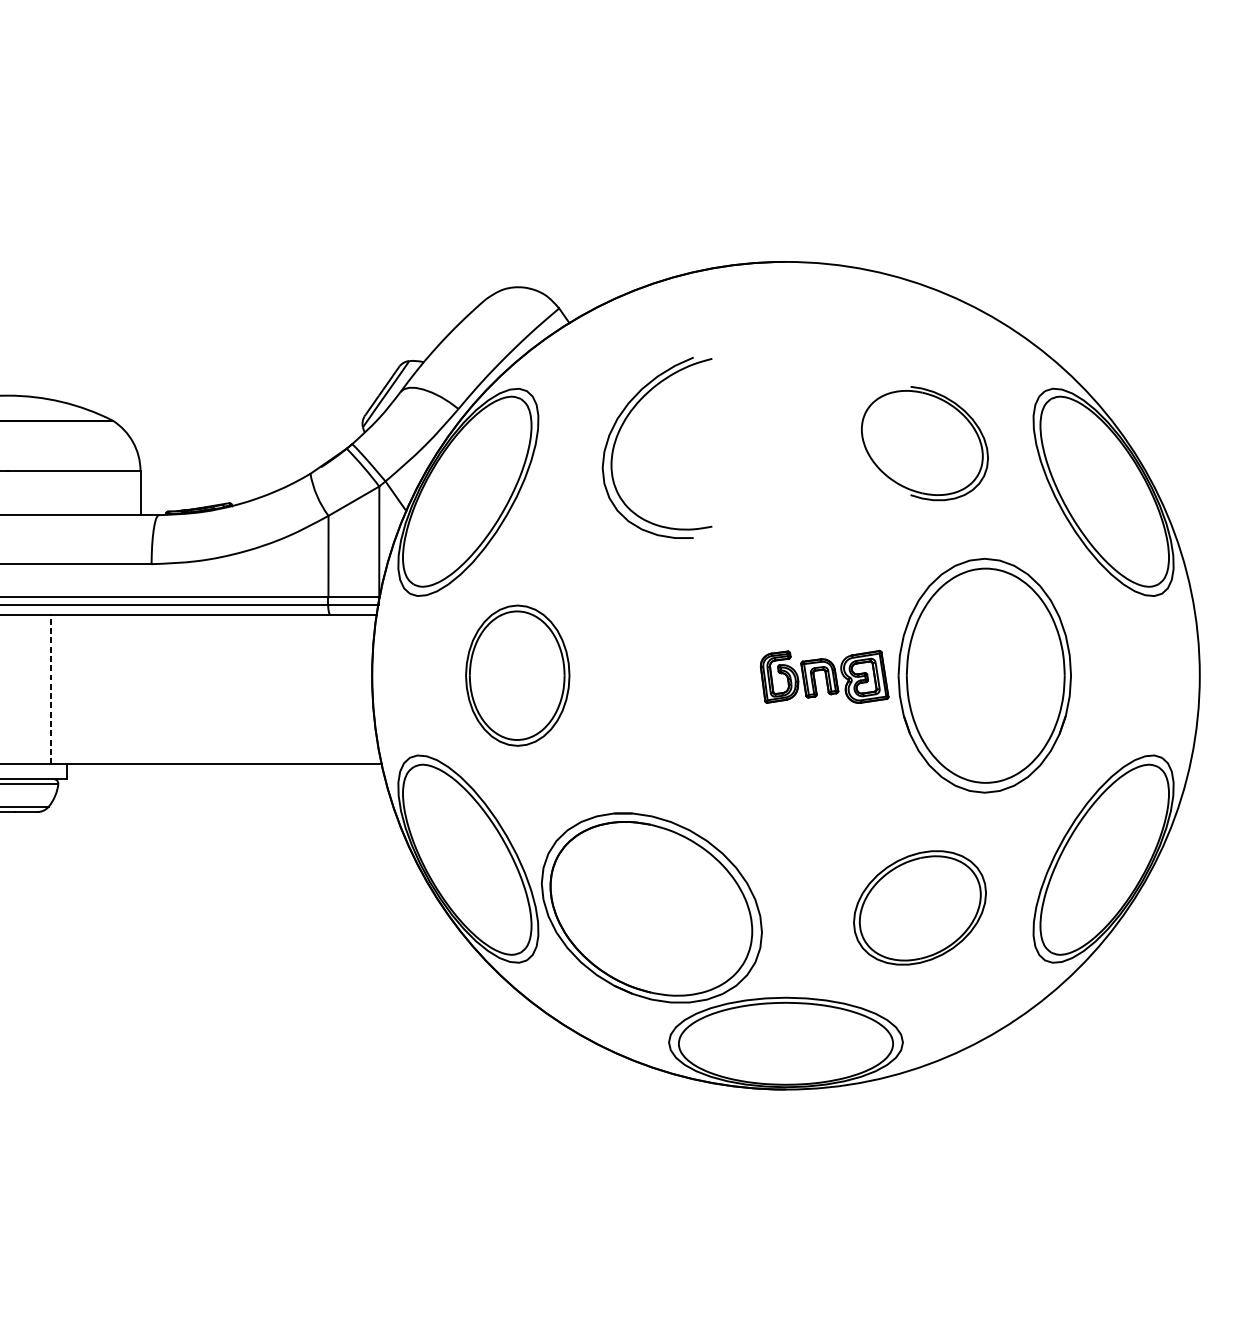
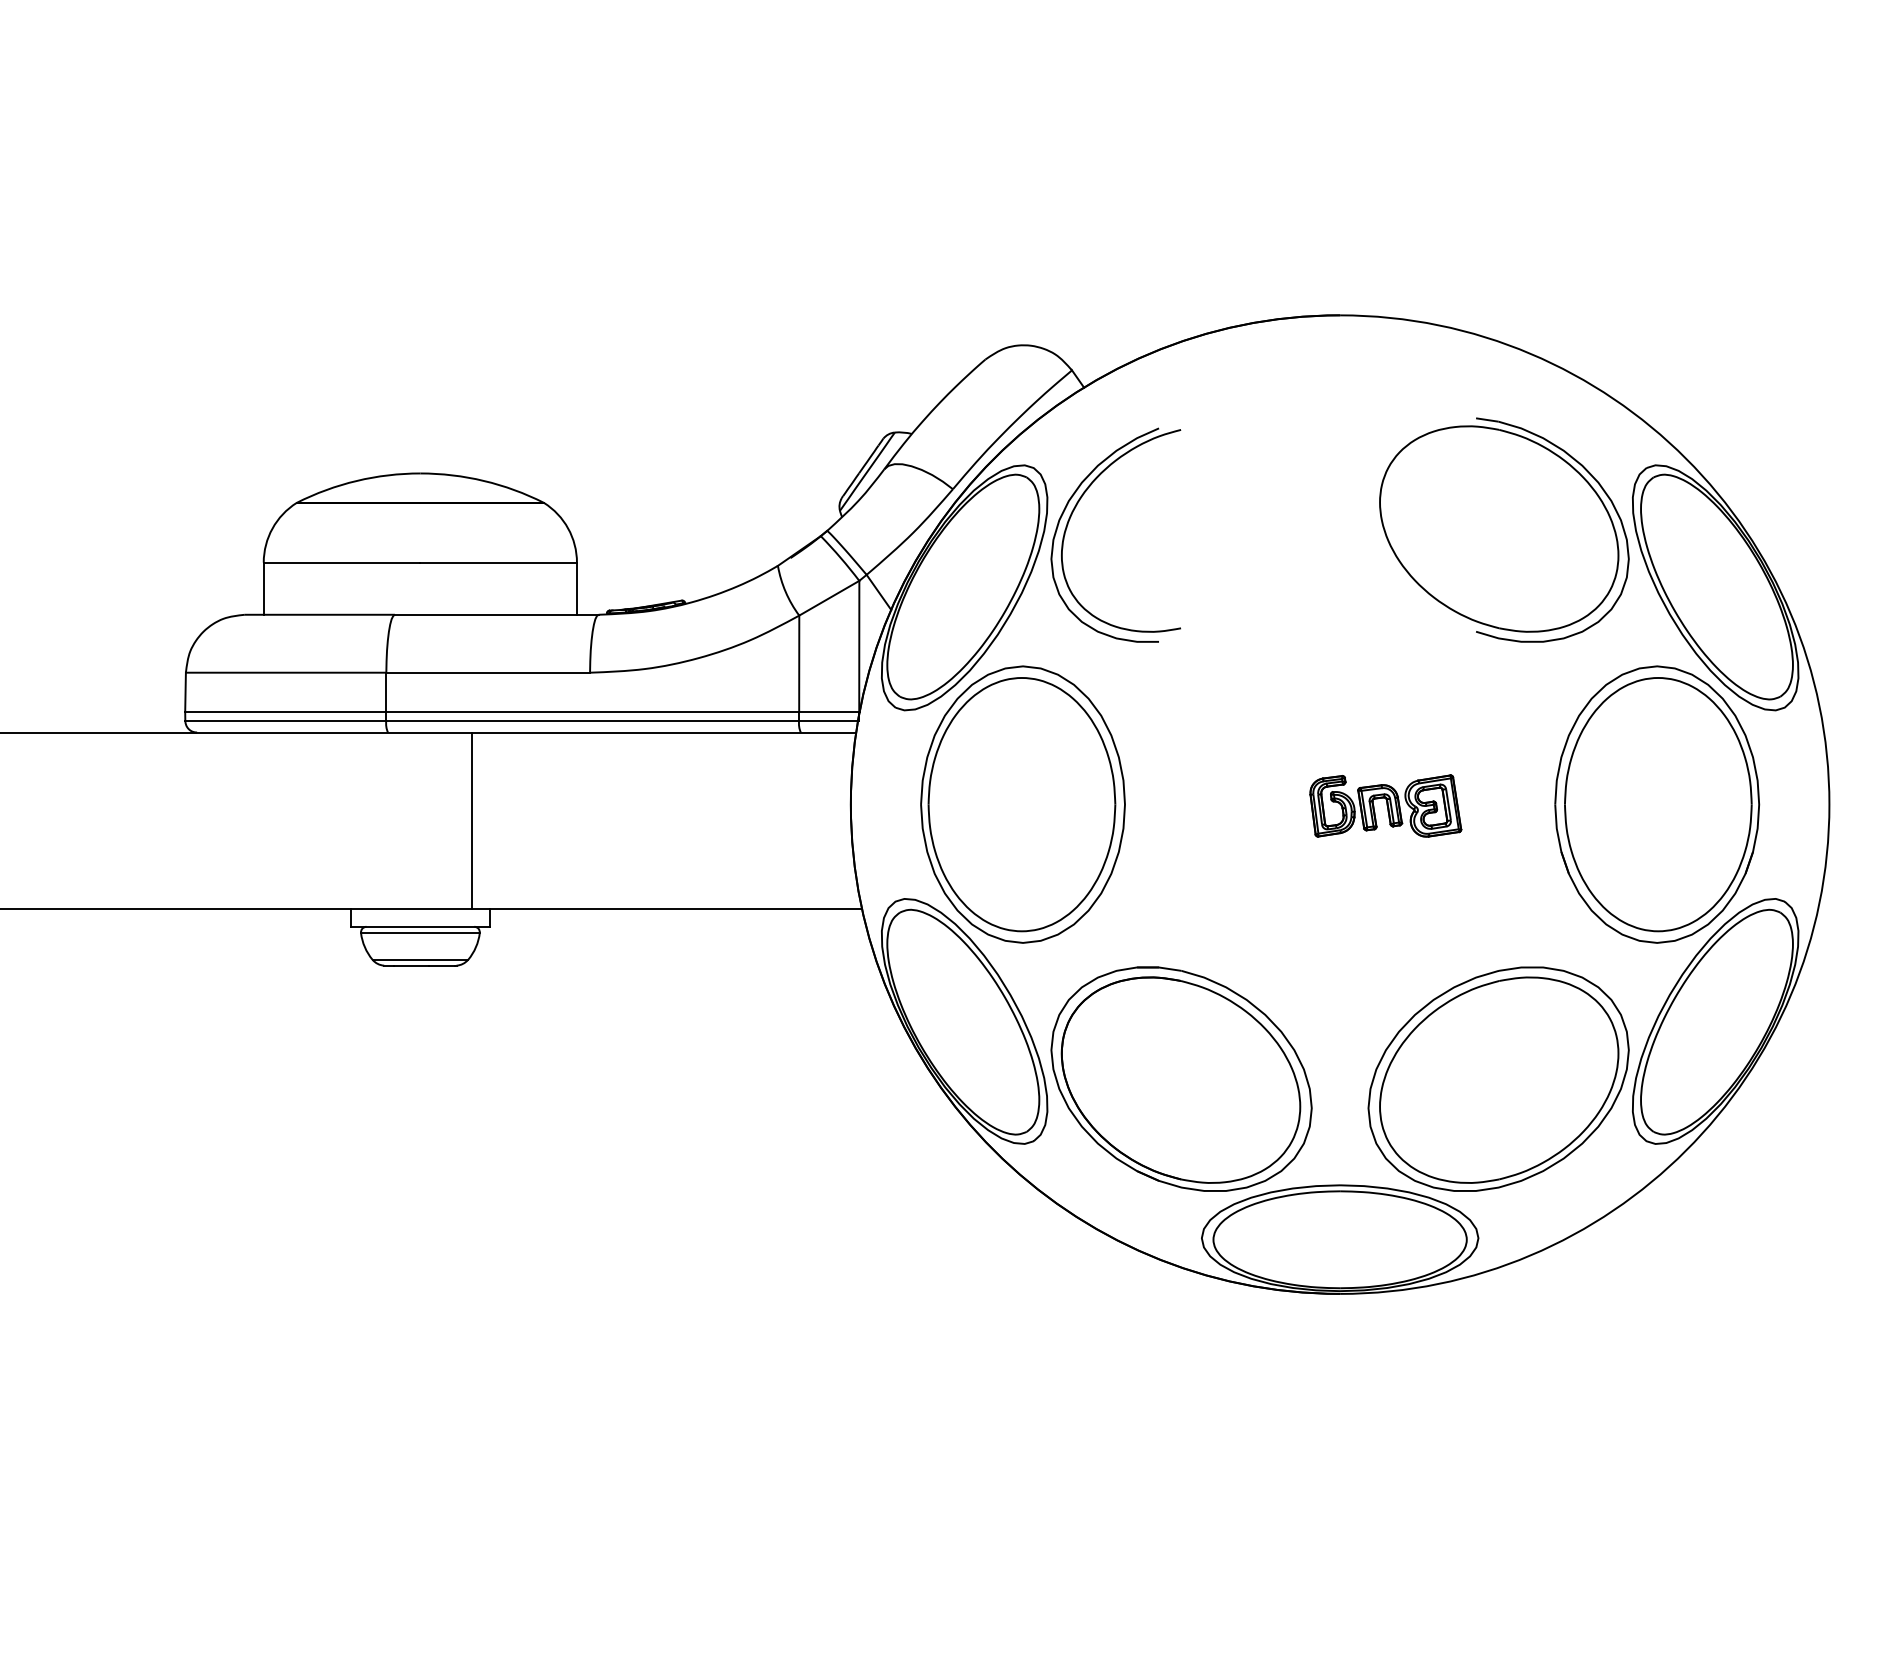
part: (619, 432) -> (1071, 517), moved
part: (925, 443) -> (1504, 529), size x1.67
part: (517, 675) -> (1022, 804), size x1.67
part: (985, 675) -> (1657, 804), moved
line: (51, 689) -> (471, 820), dashed -> solid
part: (919, 907) -> (1498, 1078), size x1.67

